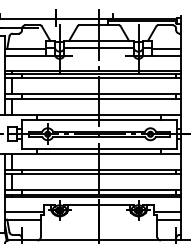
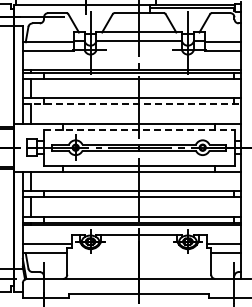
line: (92, 99) -> (131, 104), solid -> dashed
line: (99, 119) -> (139, 129), solid -> dashed

